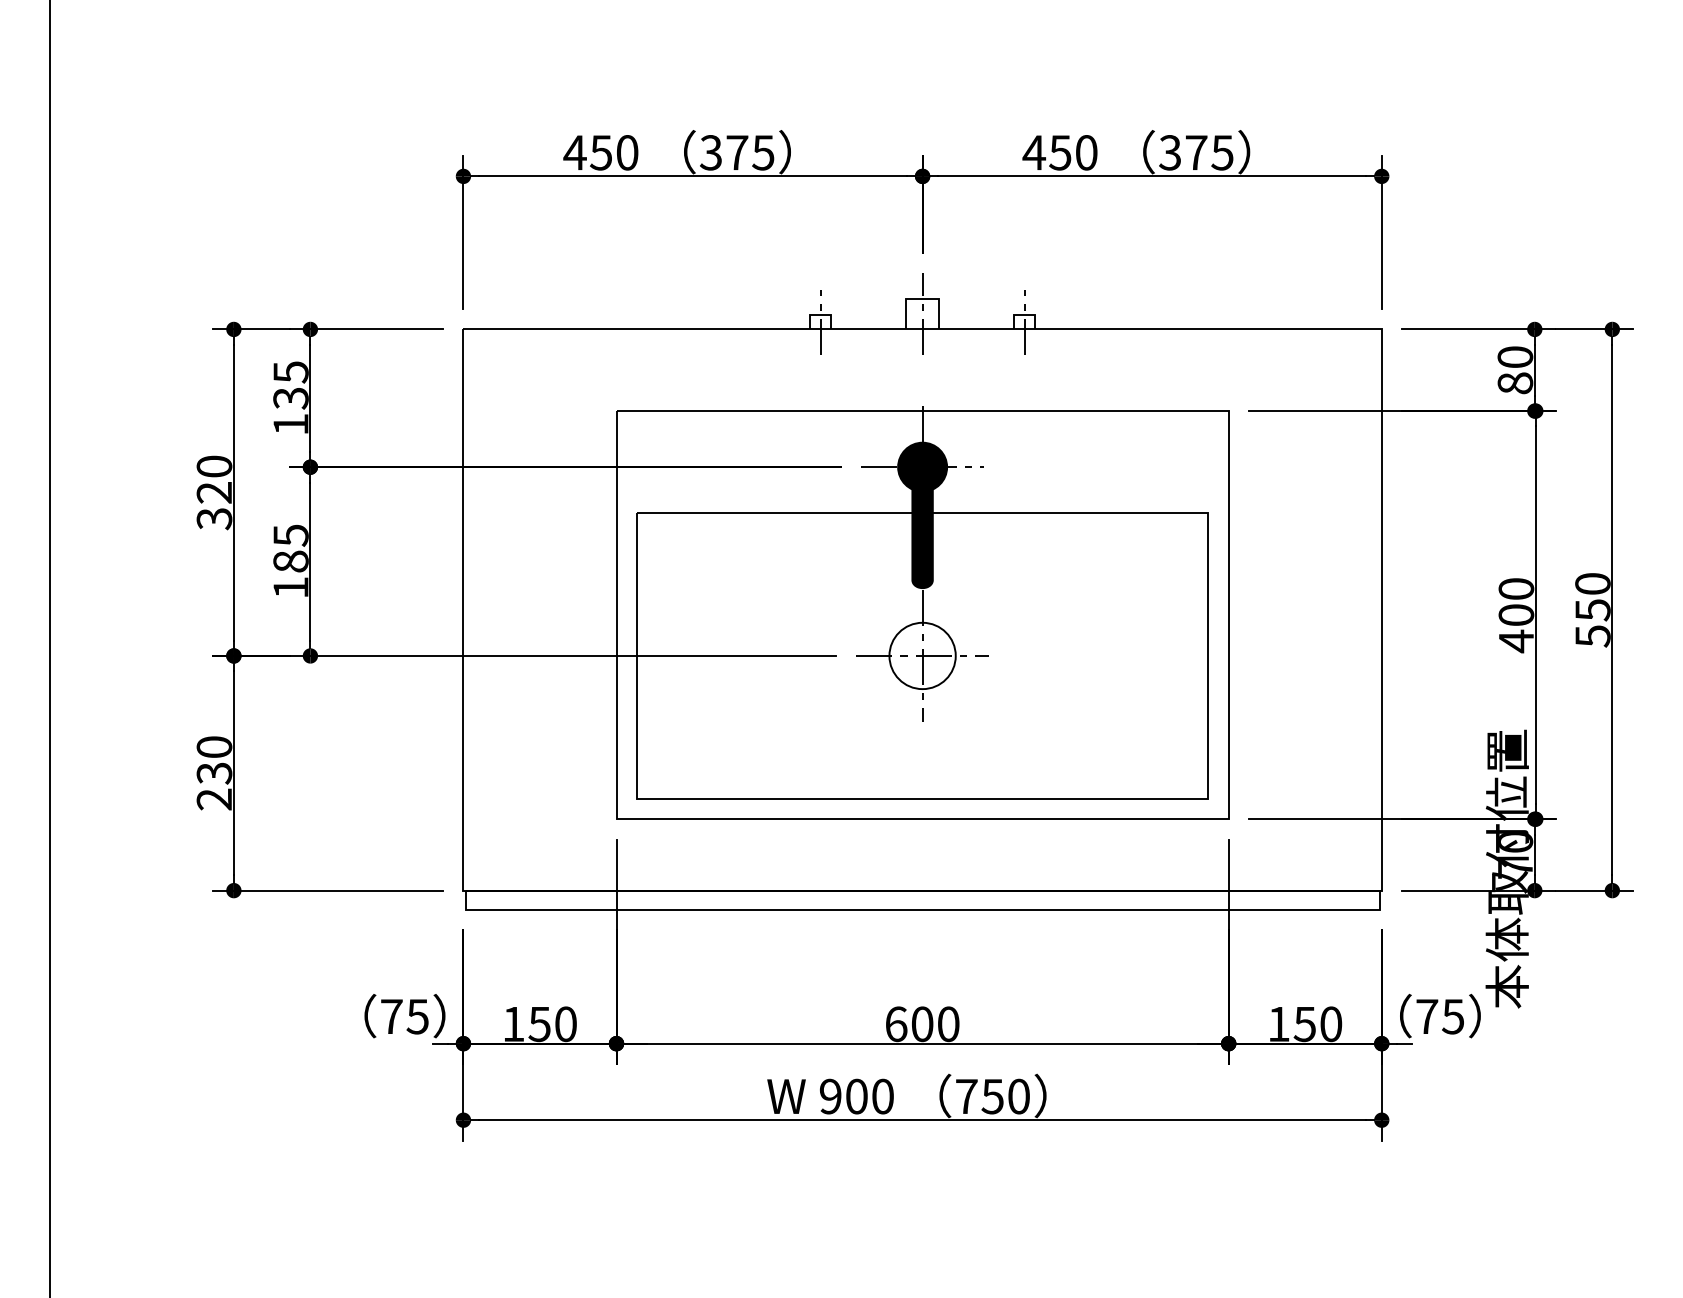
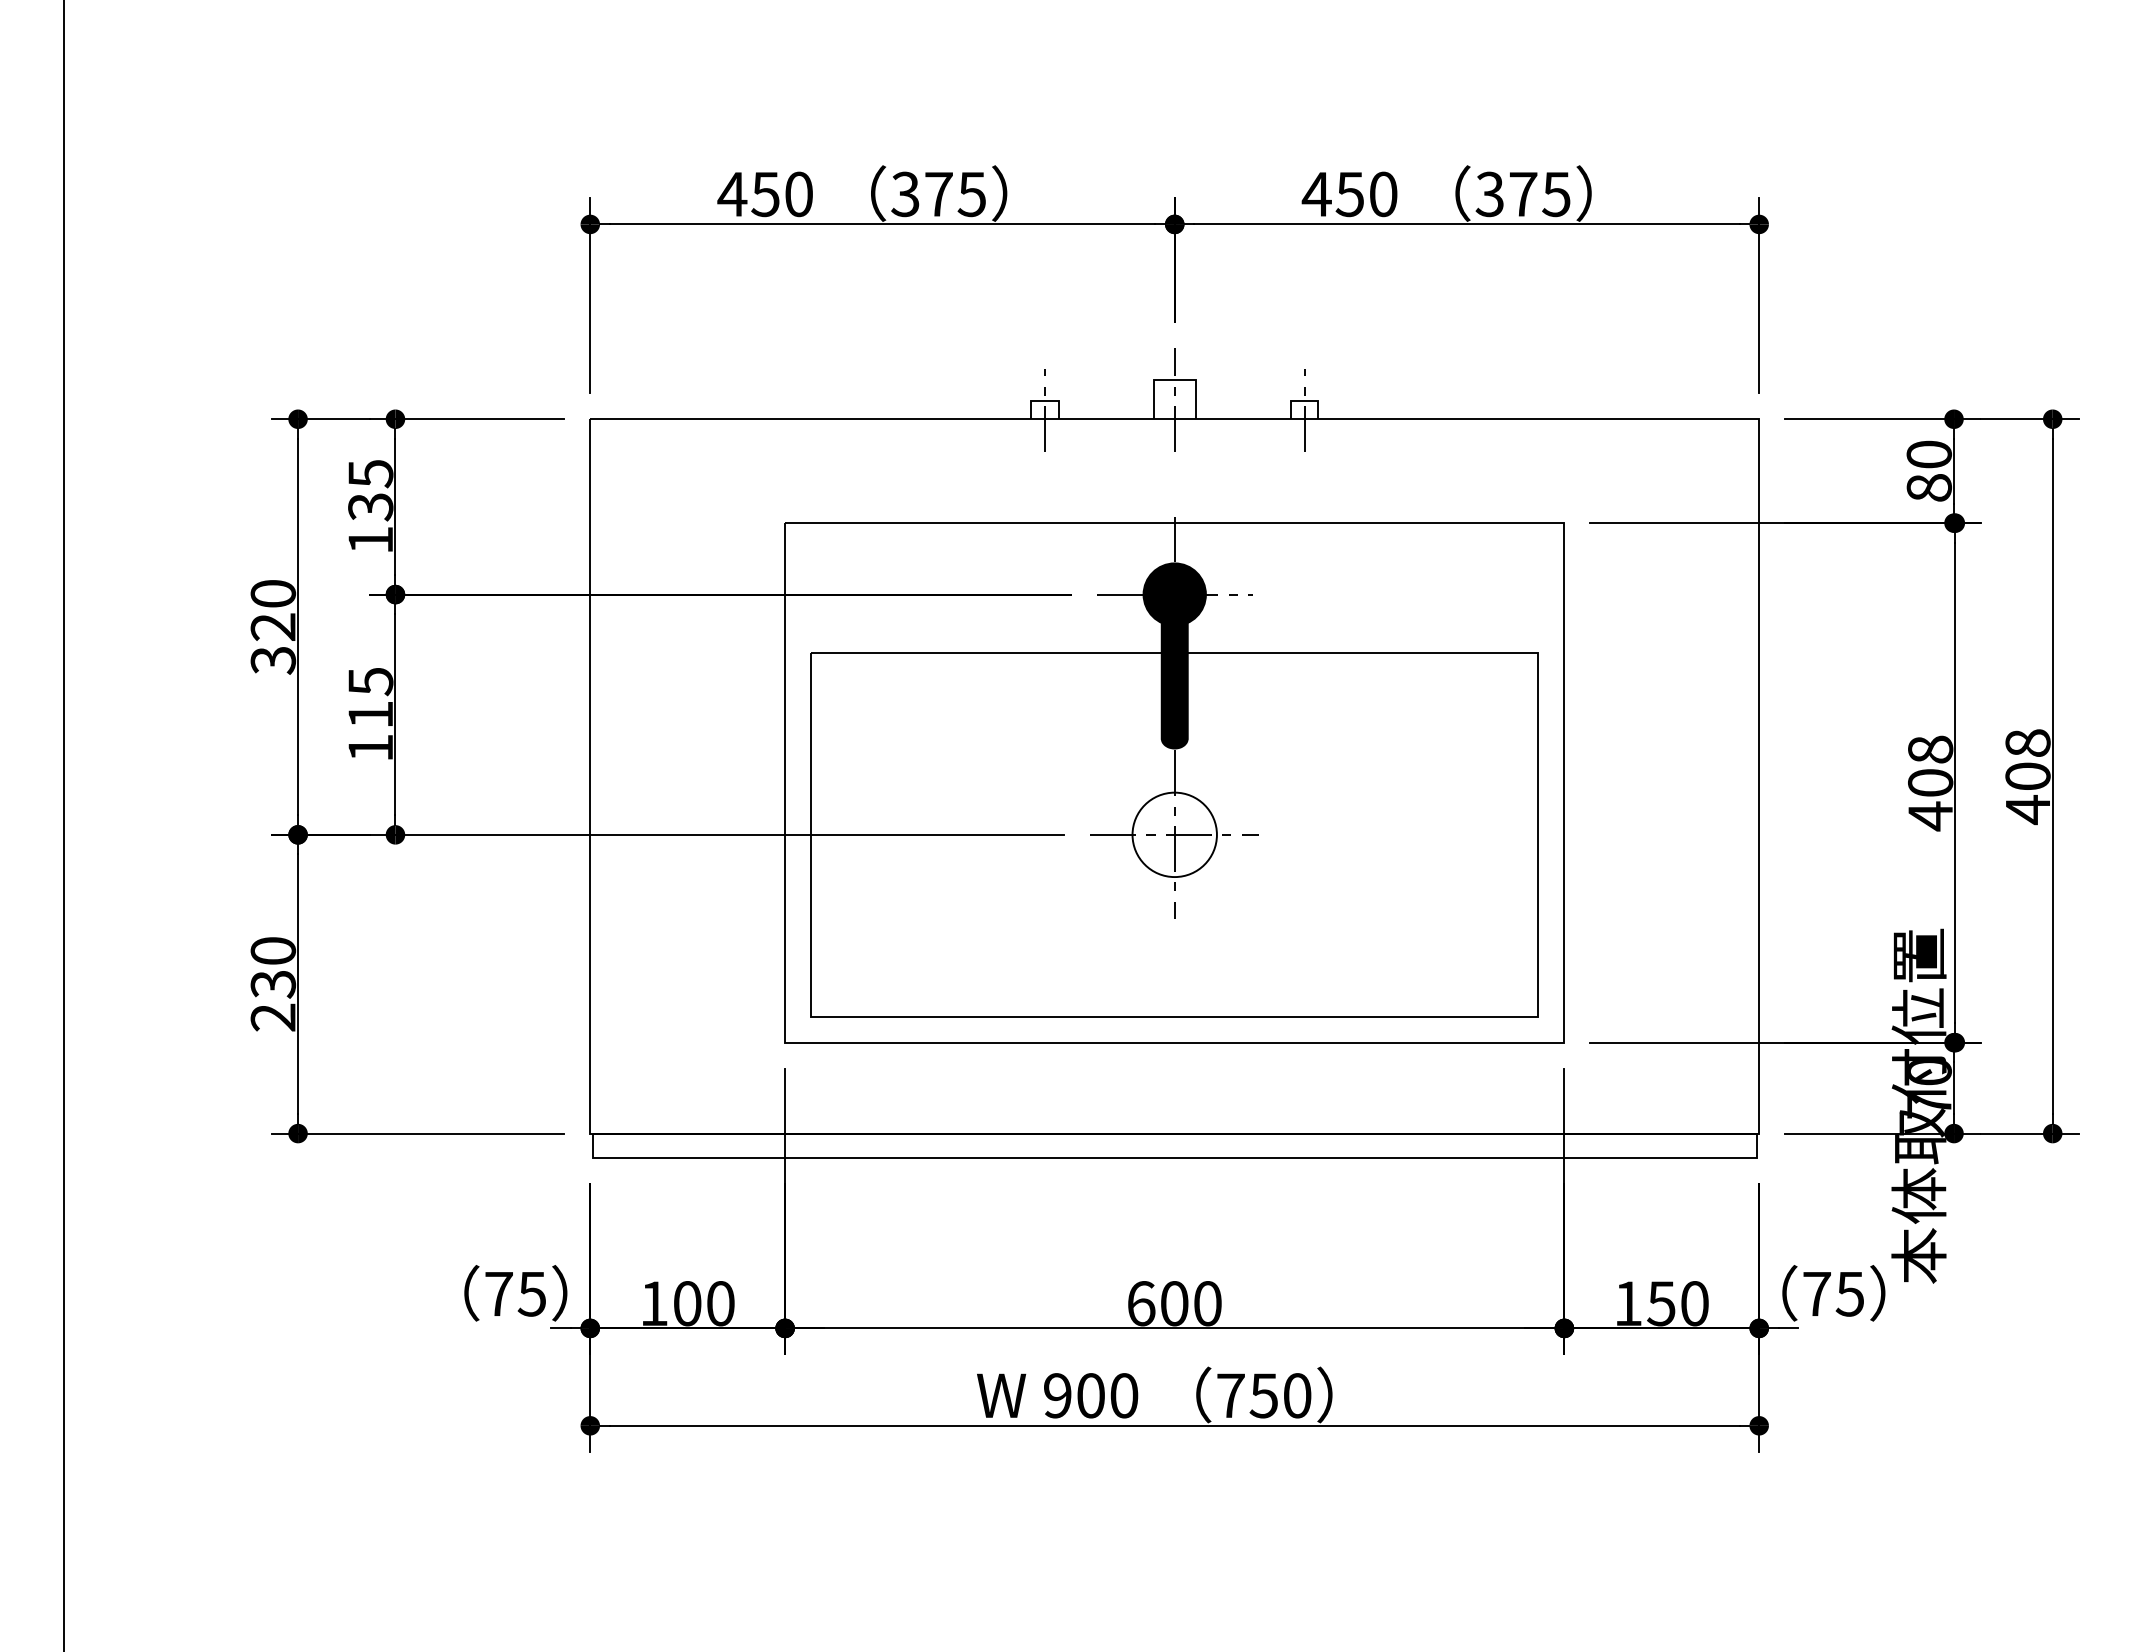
text: (290, 561) -> (370, 714), 185 -> 115
text: (1516, 588) -> (1930, 749), 400 -> 408
text: (1592, 610) -> (2027, 777), 550 -> 408
text: (539, 1024) -> (686, 1303), 150 -> 100

